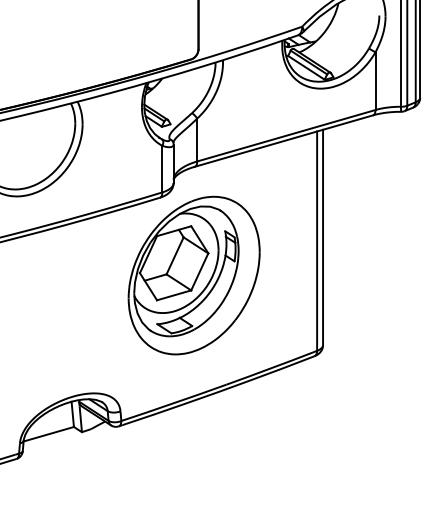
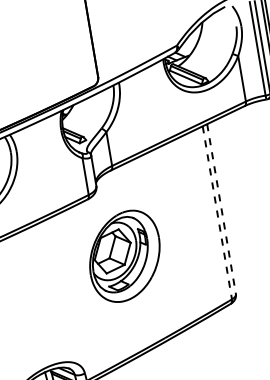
line: (323, 237) -> (221, 209), solid -> dashed
line: (317, 241) -> (217, 213), solid -> dashed
part: (193, 275) -> (124, 256), size x0.7

